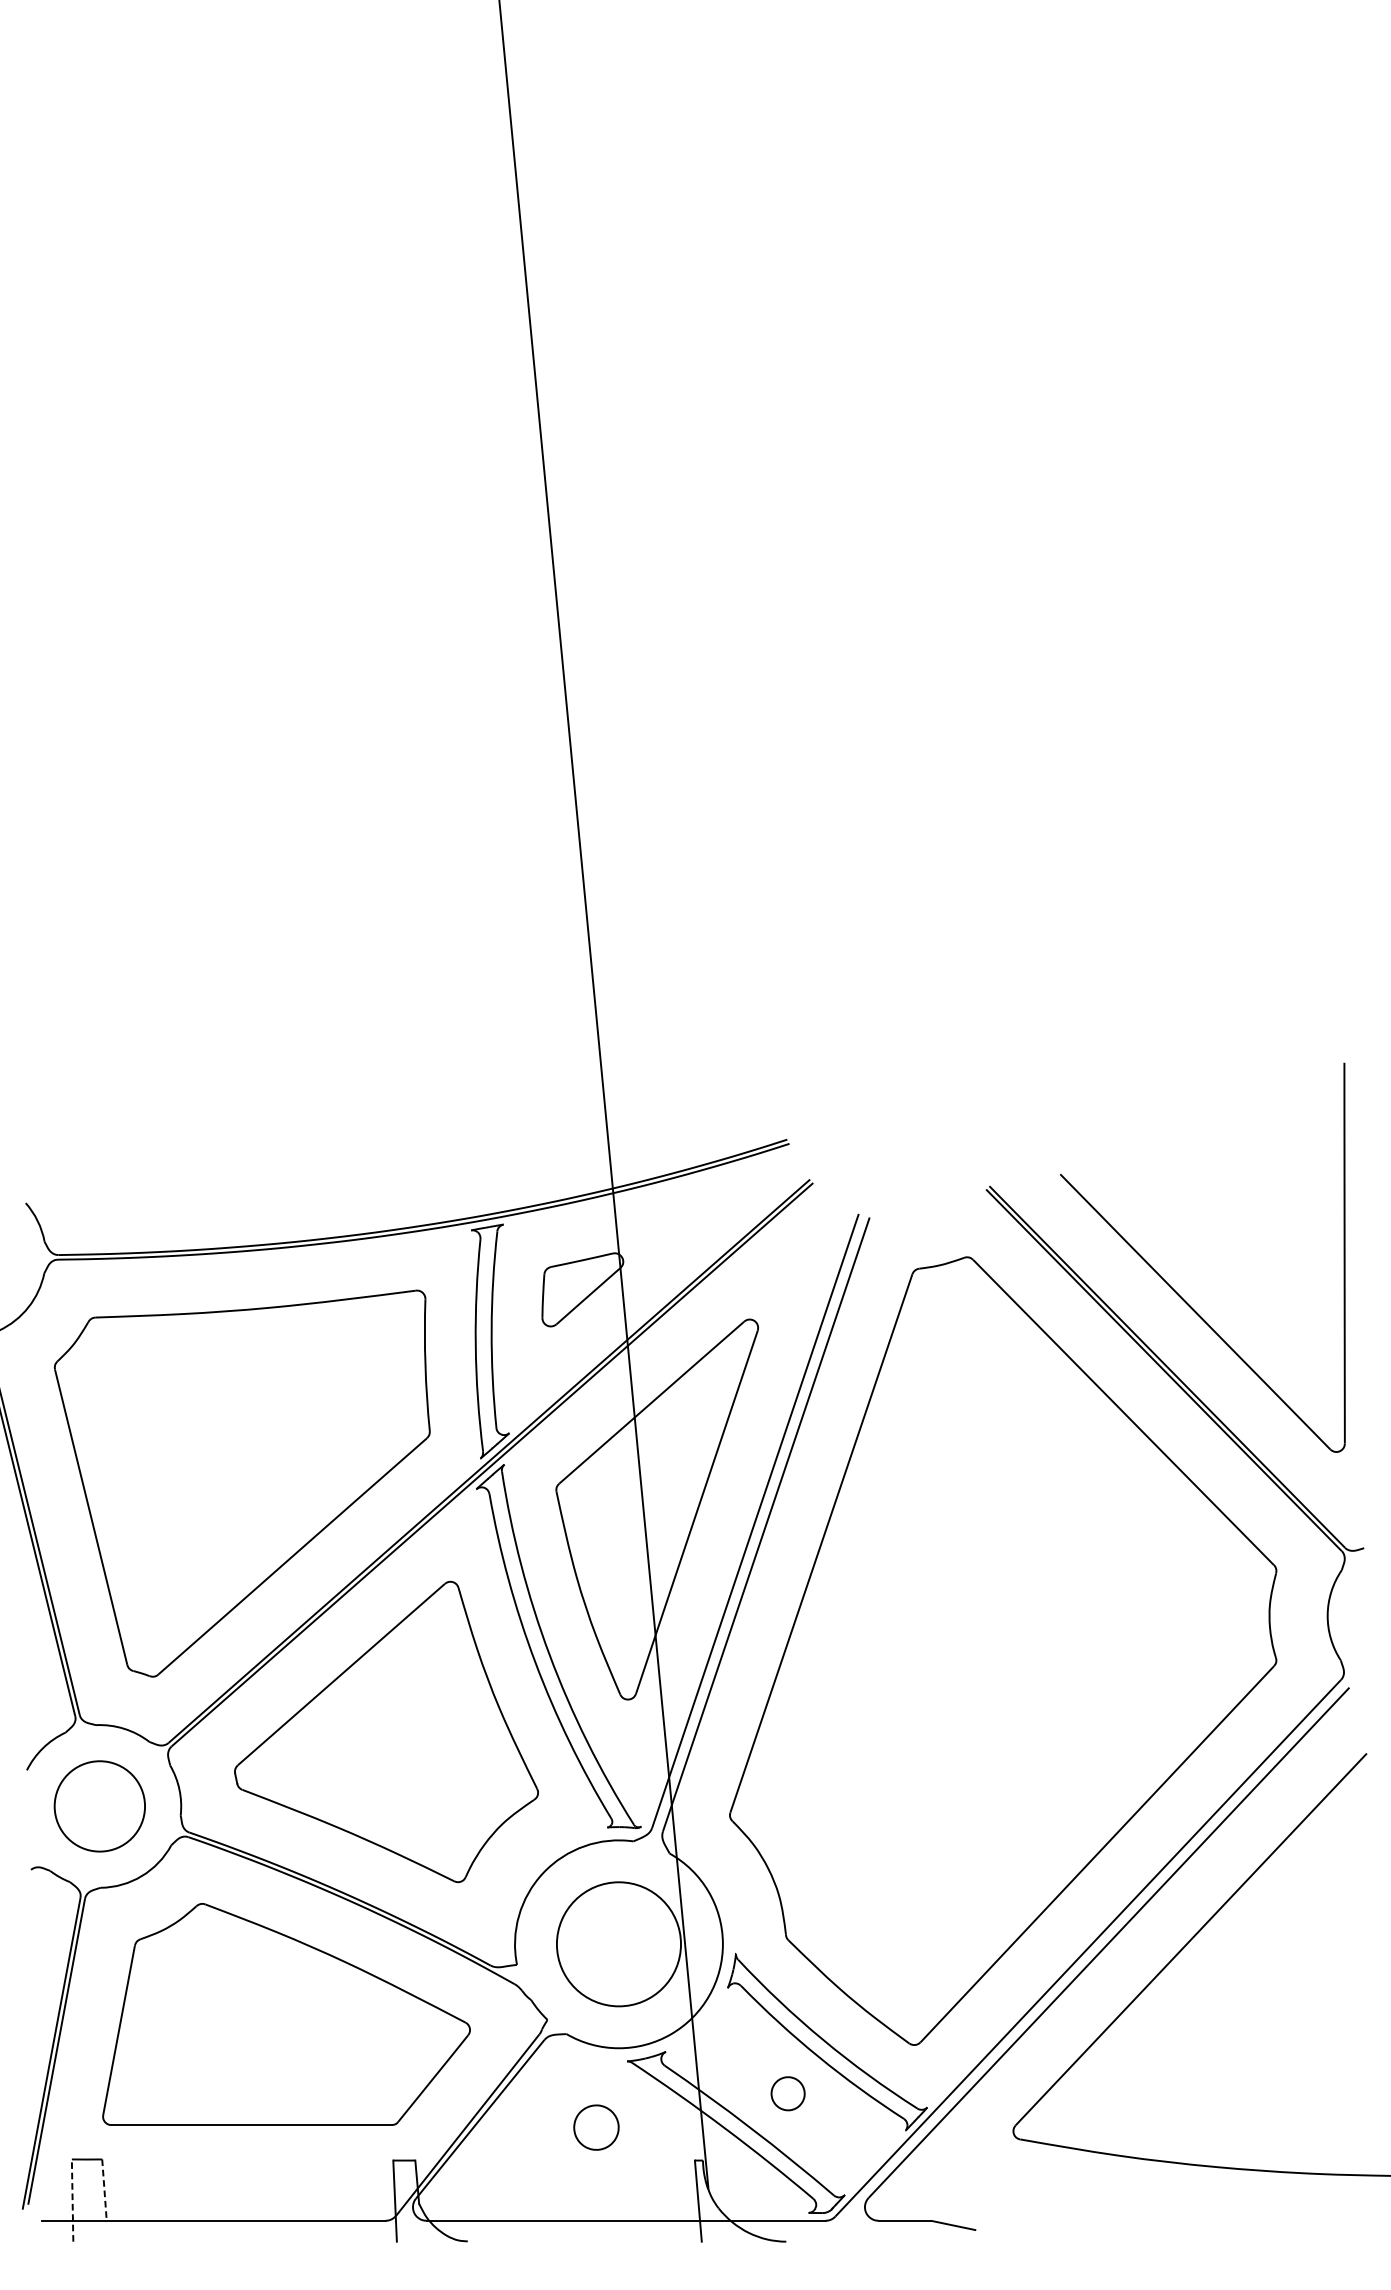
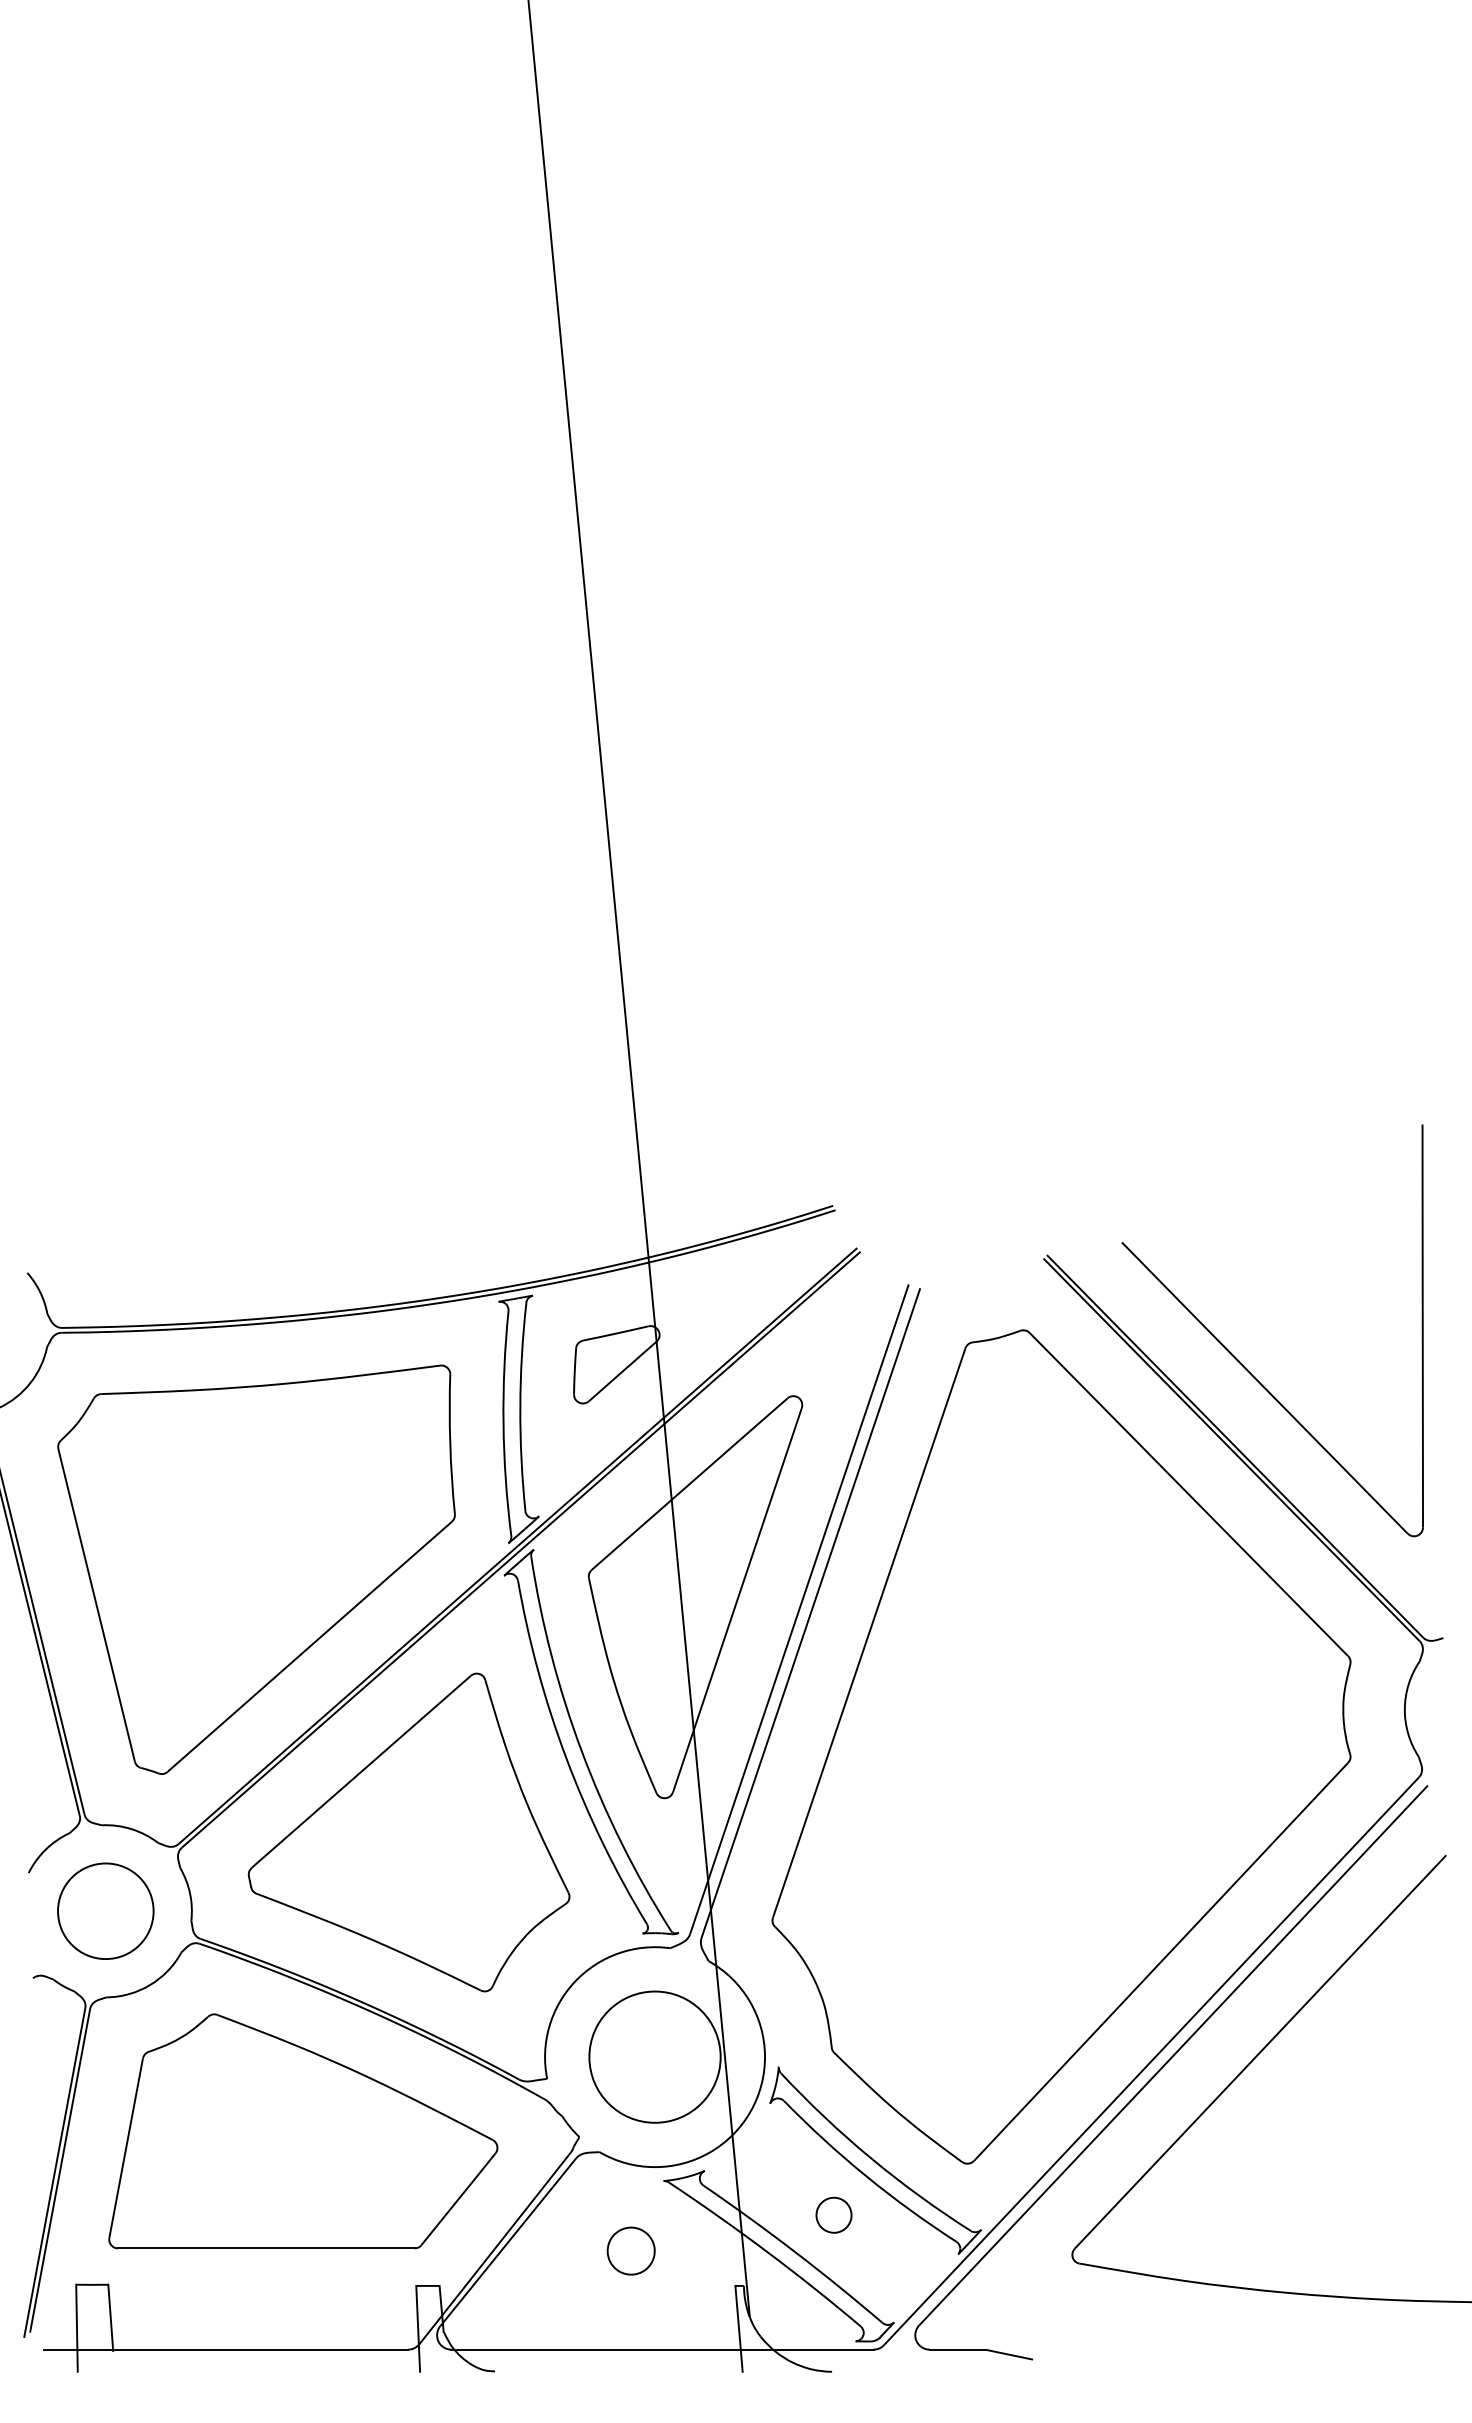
line: (104, 2191) -> (110, 2318), dashed -> solid
line: (73, 2200) -> (77, 2328), dashed -> solid

